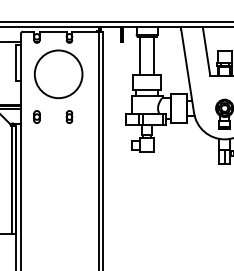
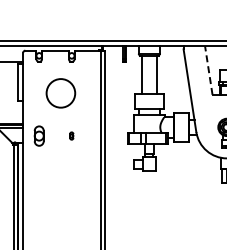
line: (206, 51) -> (208, 70), solid -> dashed
circle: (58, 74) -> (60, 93), size x0.6
part: (36, 116) -> (38, 135), size x1.6
part: (69, 116) -> (71, 135), size x0.6

